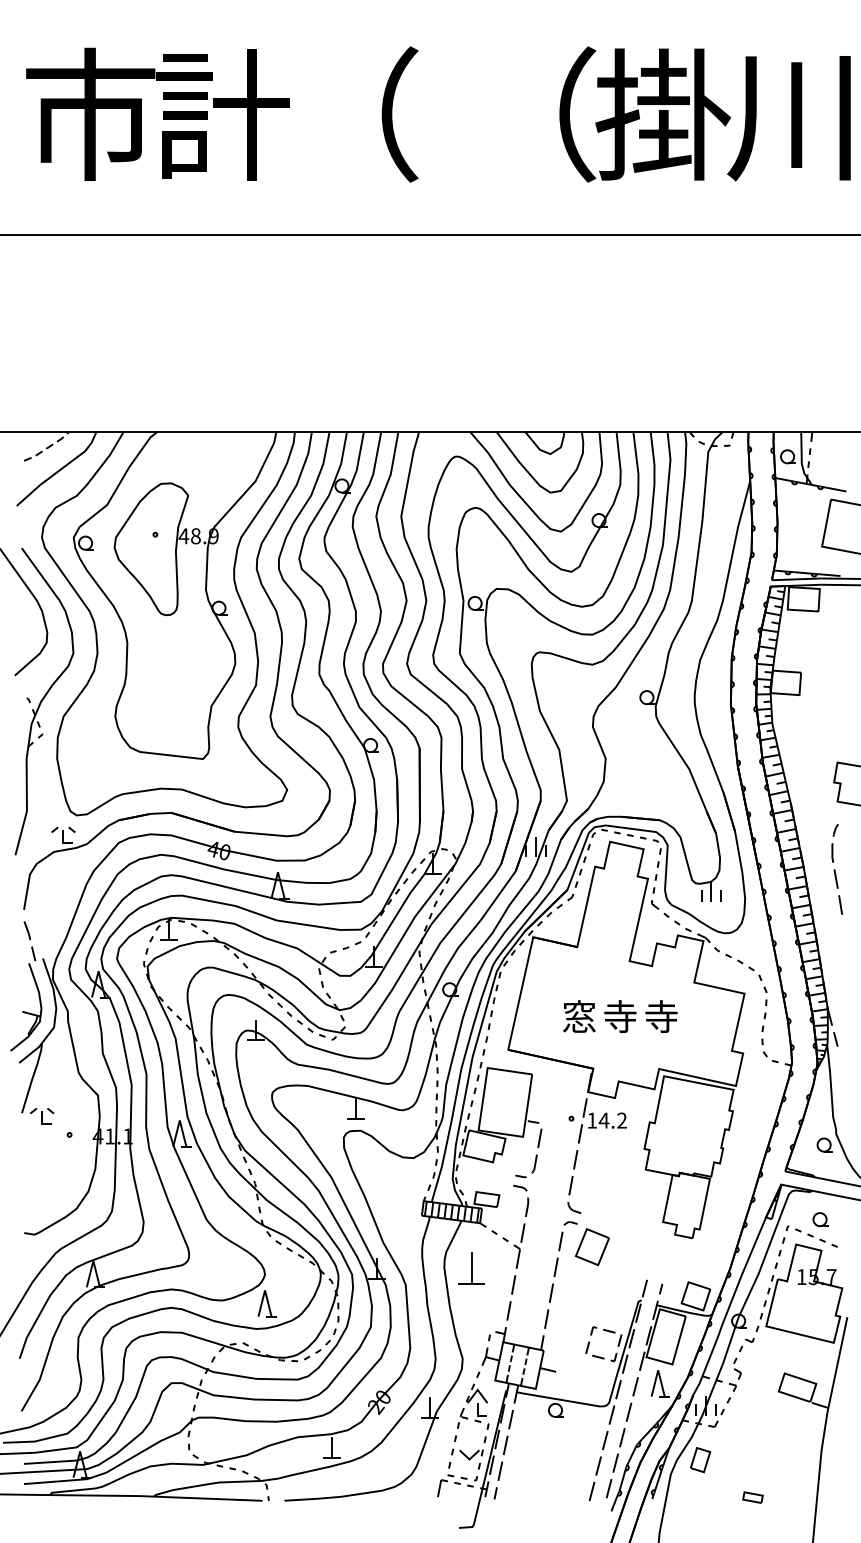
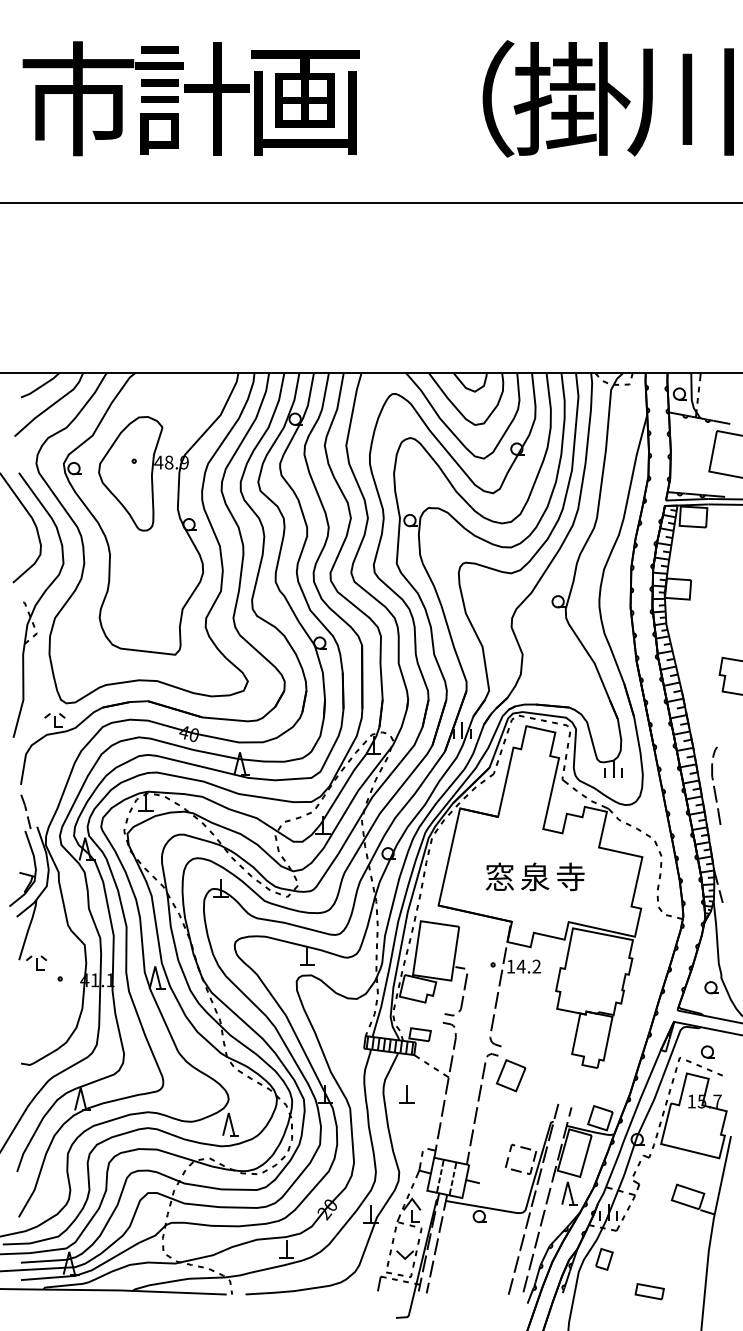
text: (355, 114) -> (306, 98), （ -> 画
line: (47, 448) -> (41, 386), dashed -> solid
part: (837, 868) -> (716, 785), moved
text: (620, 1016) -> (535, 876), 寺 -> 泉
part: (471, 1268) -> (406, 1094), size x0.62
part: (752, 1497) -> (649, 1291), size x1.67

